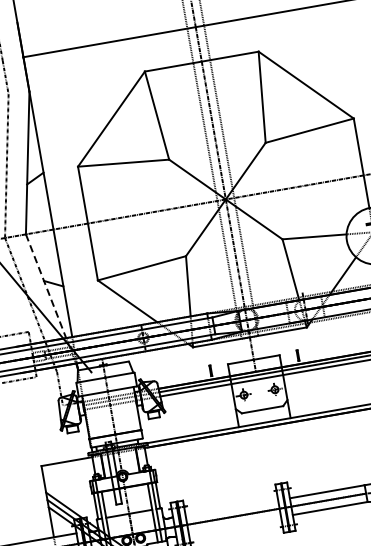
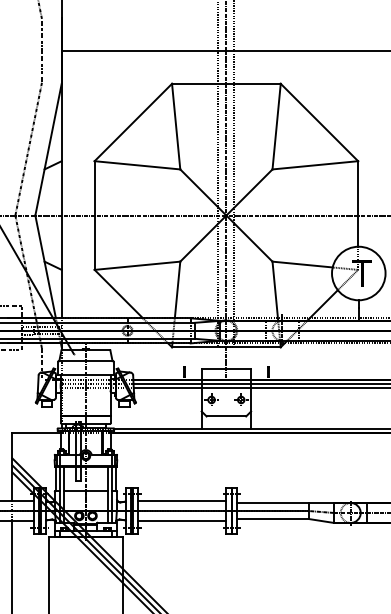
line: (46, 286) -> (45, 267), dashed -> solid
line: (230, 505) -> (181, 500), added
line: (234, 527) -> (181, 521), added

